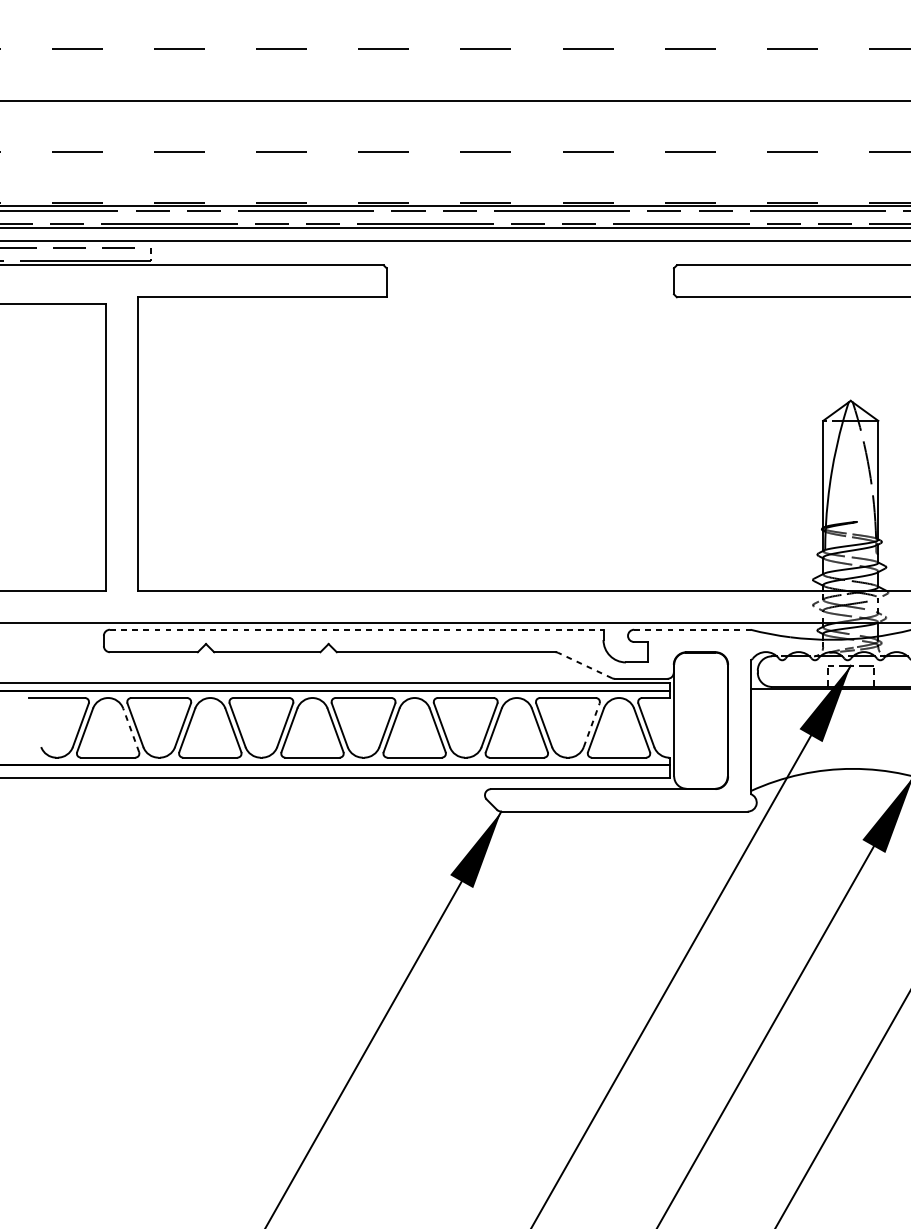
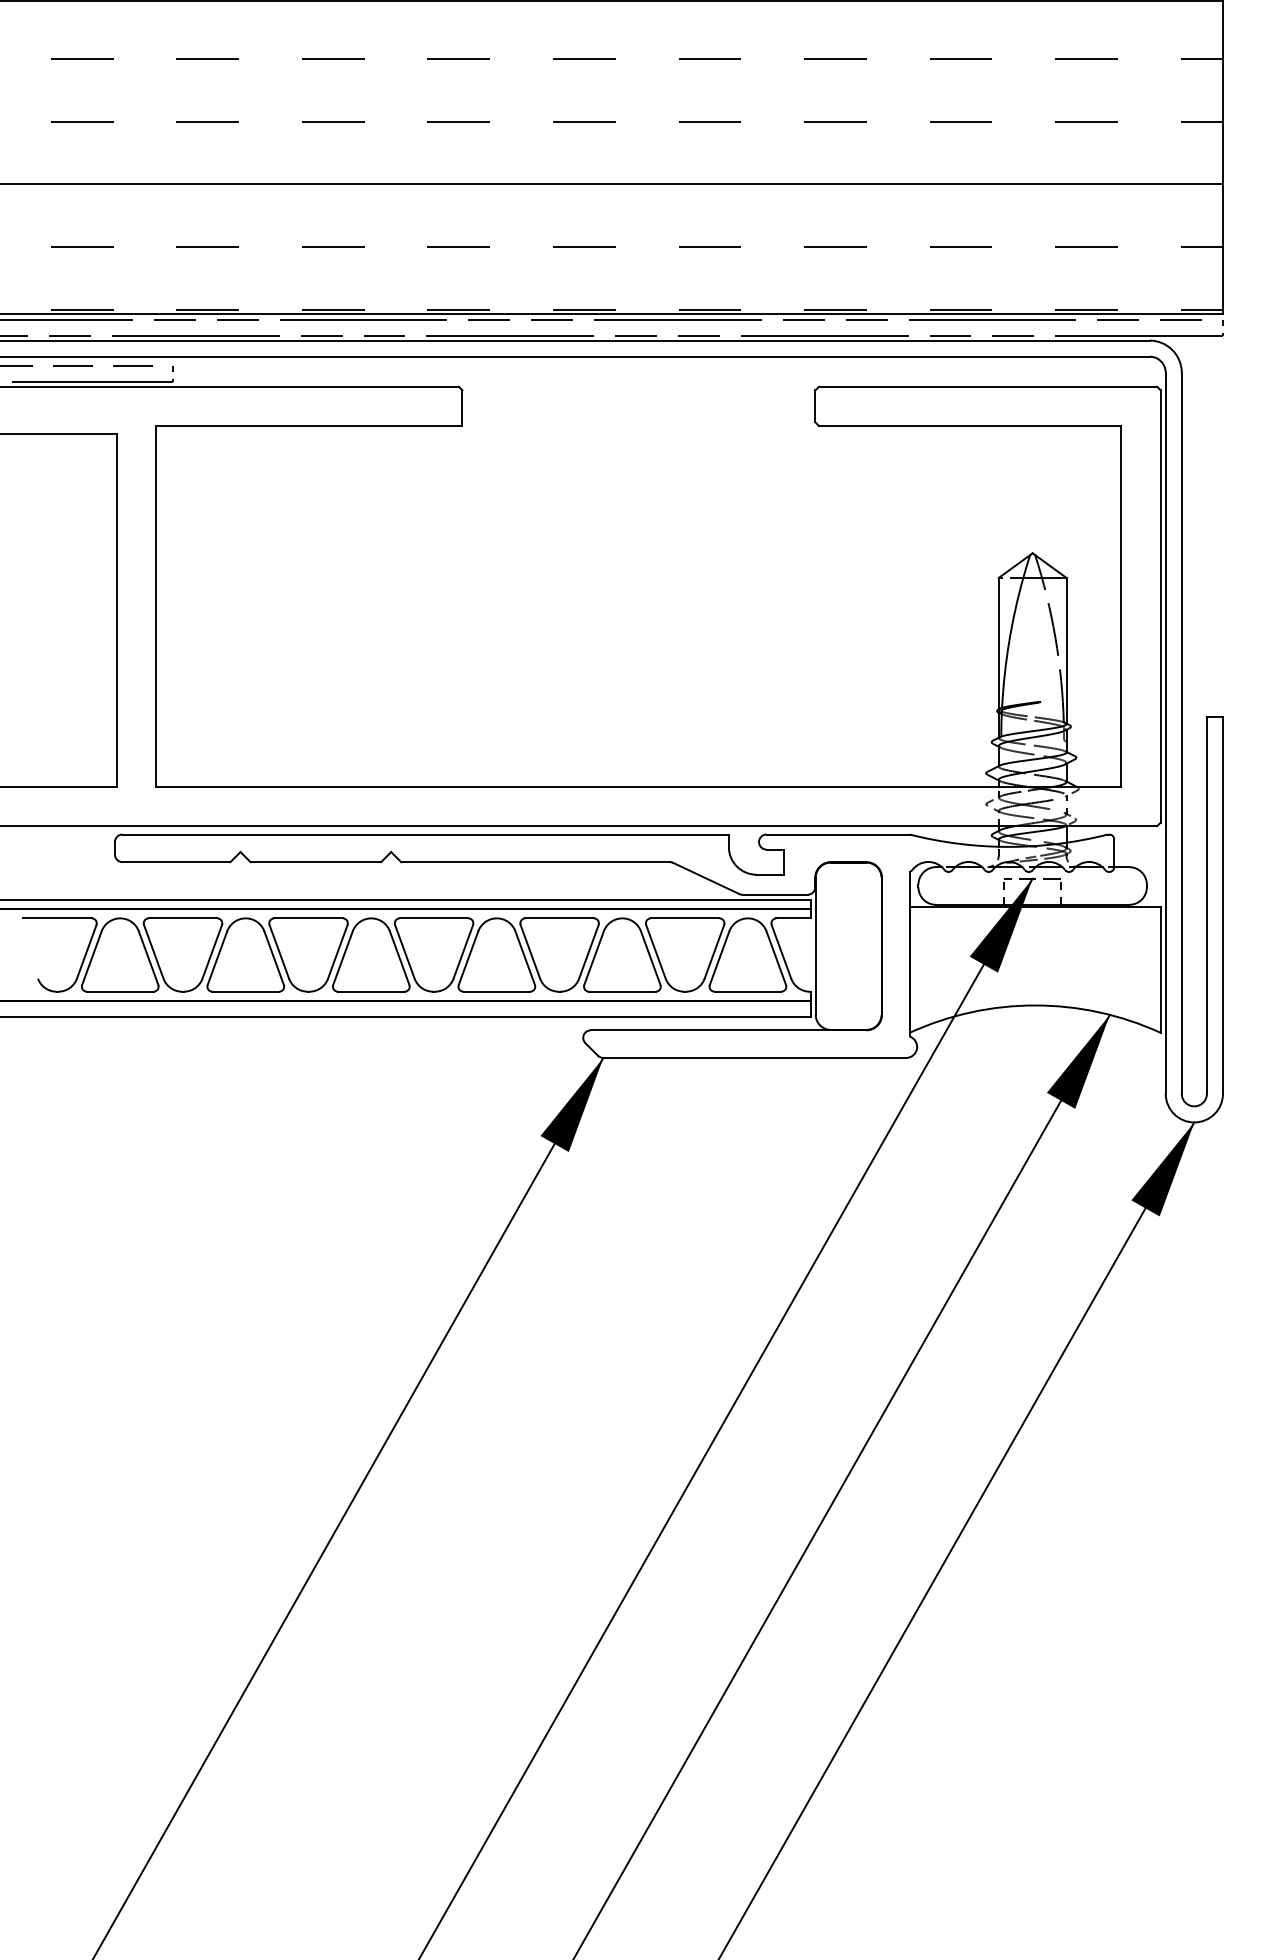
line: (357, 629) -> (426, 834), dashed -> solid
line: (692, 629) -> (838, 834), dashed -> solid
line: (585, 665) -> (706, 878), dashed -> solid
line: (591, 724) -> (714, 951), dashed -> solid
line: (131, 730) -> (148, 958), dashed -> solid

